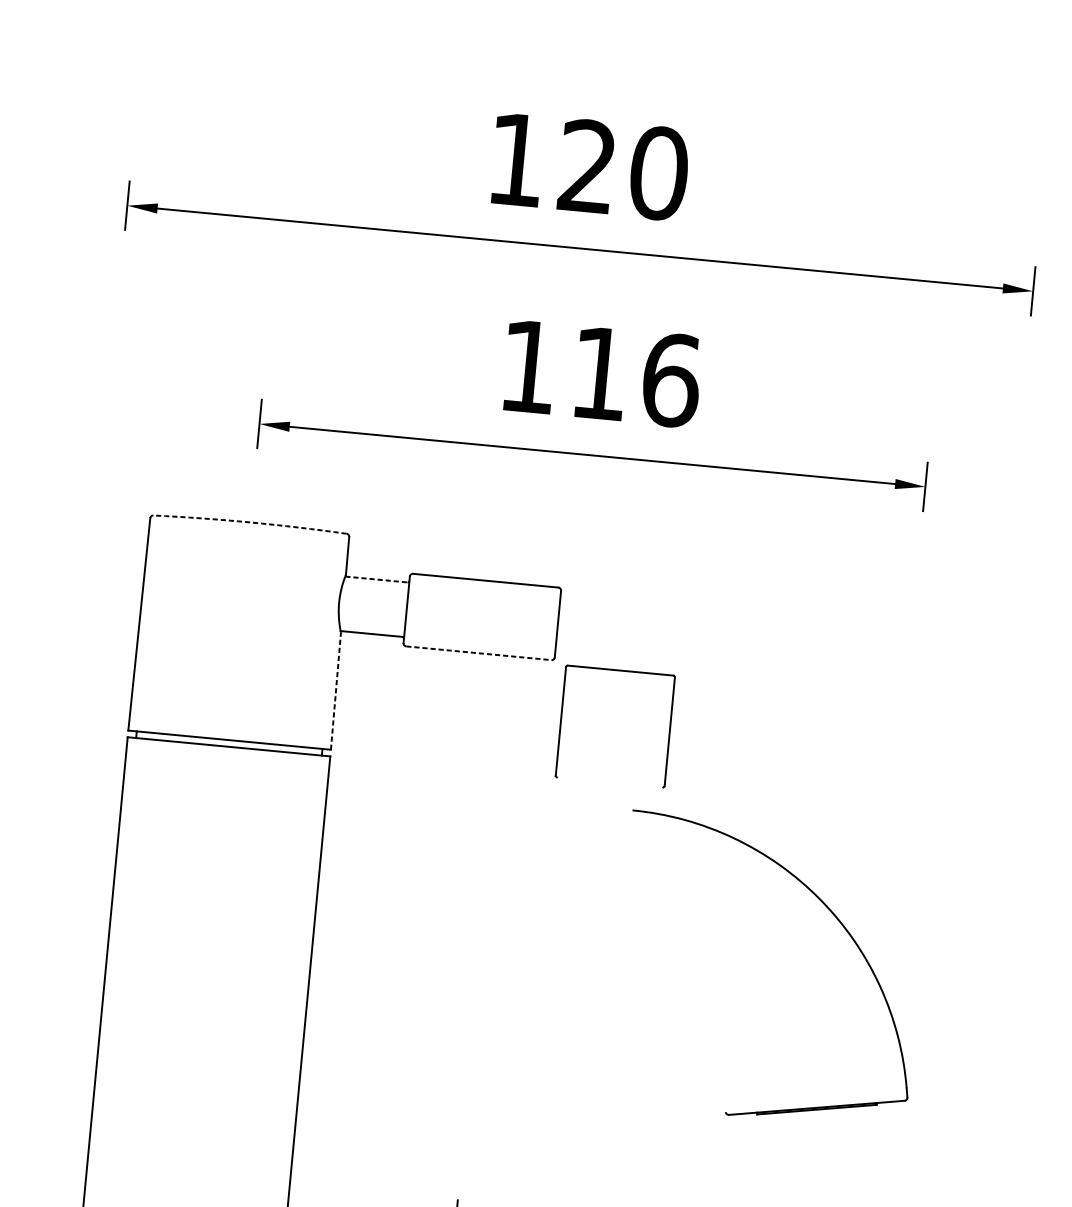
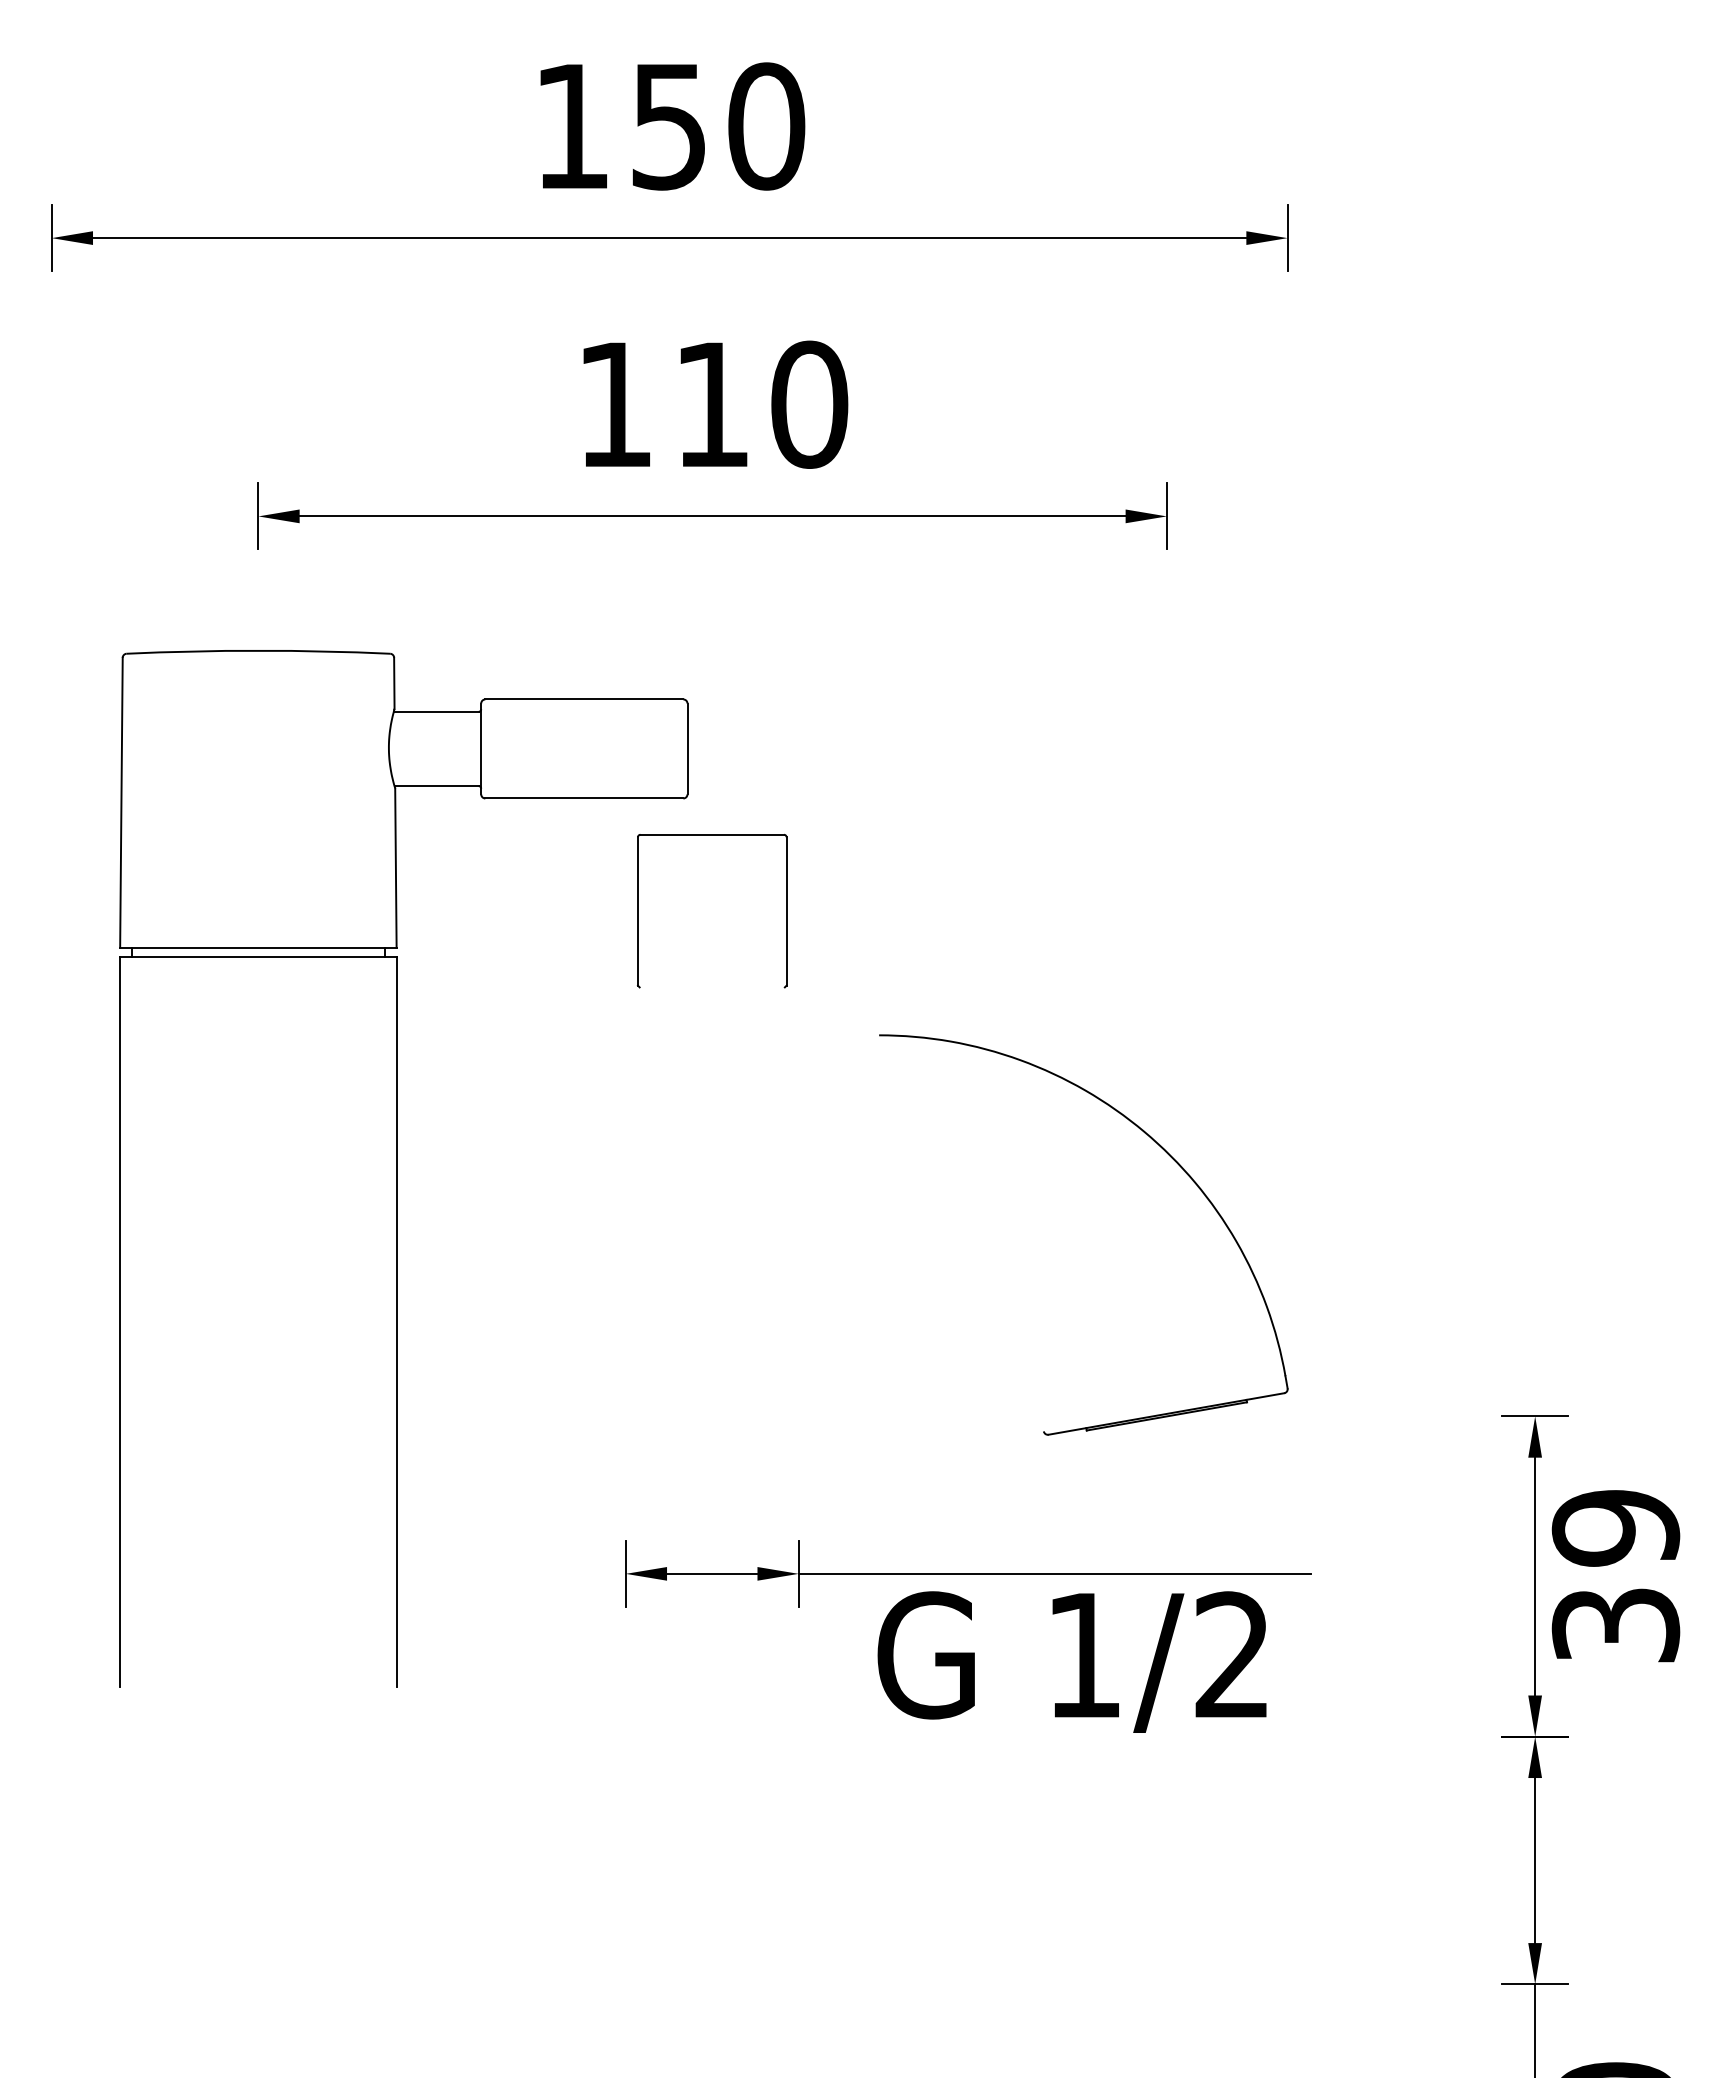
text: (587, 166) -> (668, 126), 120 -> 150
text: (671, 380) -> (809, 404), 116 -> 110
arc: (250, 522) -> (258, 650), dashed -> solid
line: (376, 579) -> (436, 711), dashed -> solid
line: (479, 653) -> (584, 798), dashed -> solid
line: (335, 691) -> (395, 868), dashed -> solid
part: (561, 721) -> (638, 911), moved
part: (834, 916) -> (1165, 1152), moved

